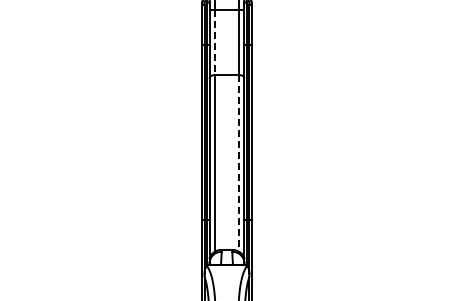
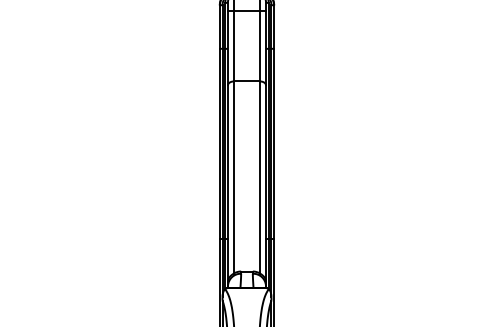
line: (215, 43) -> (234, 47), dashed -> solid
line: (238, 163) -> (259, 177), dashed -> solid

